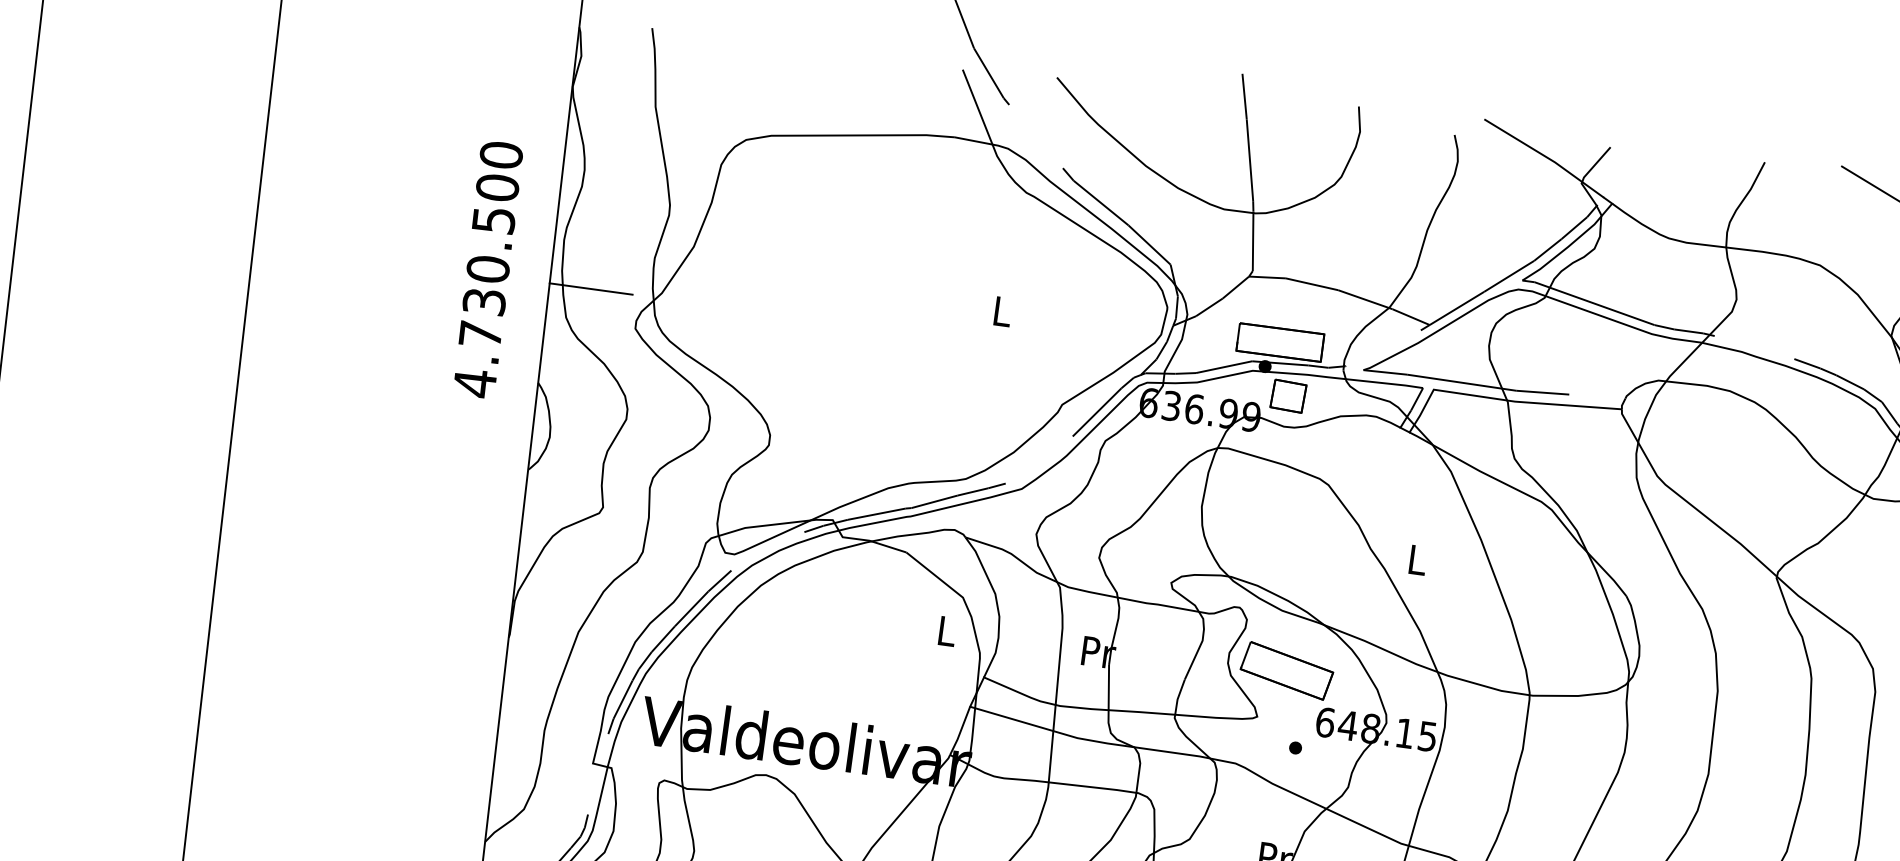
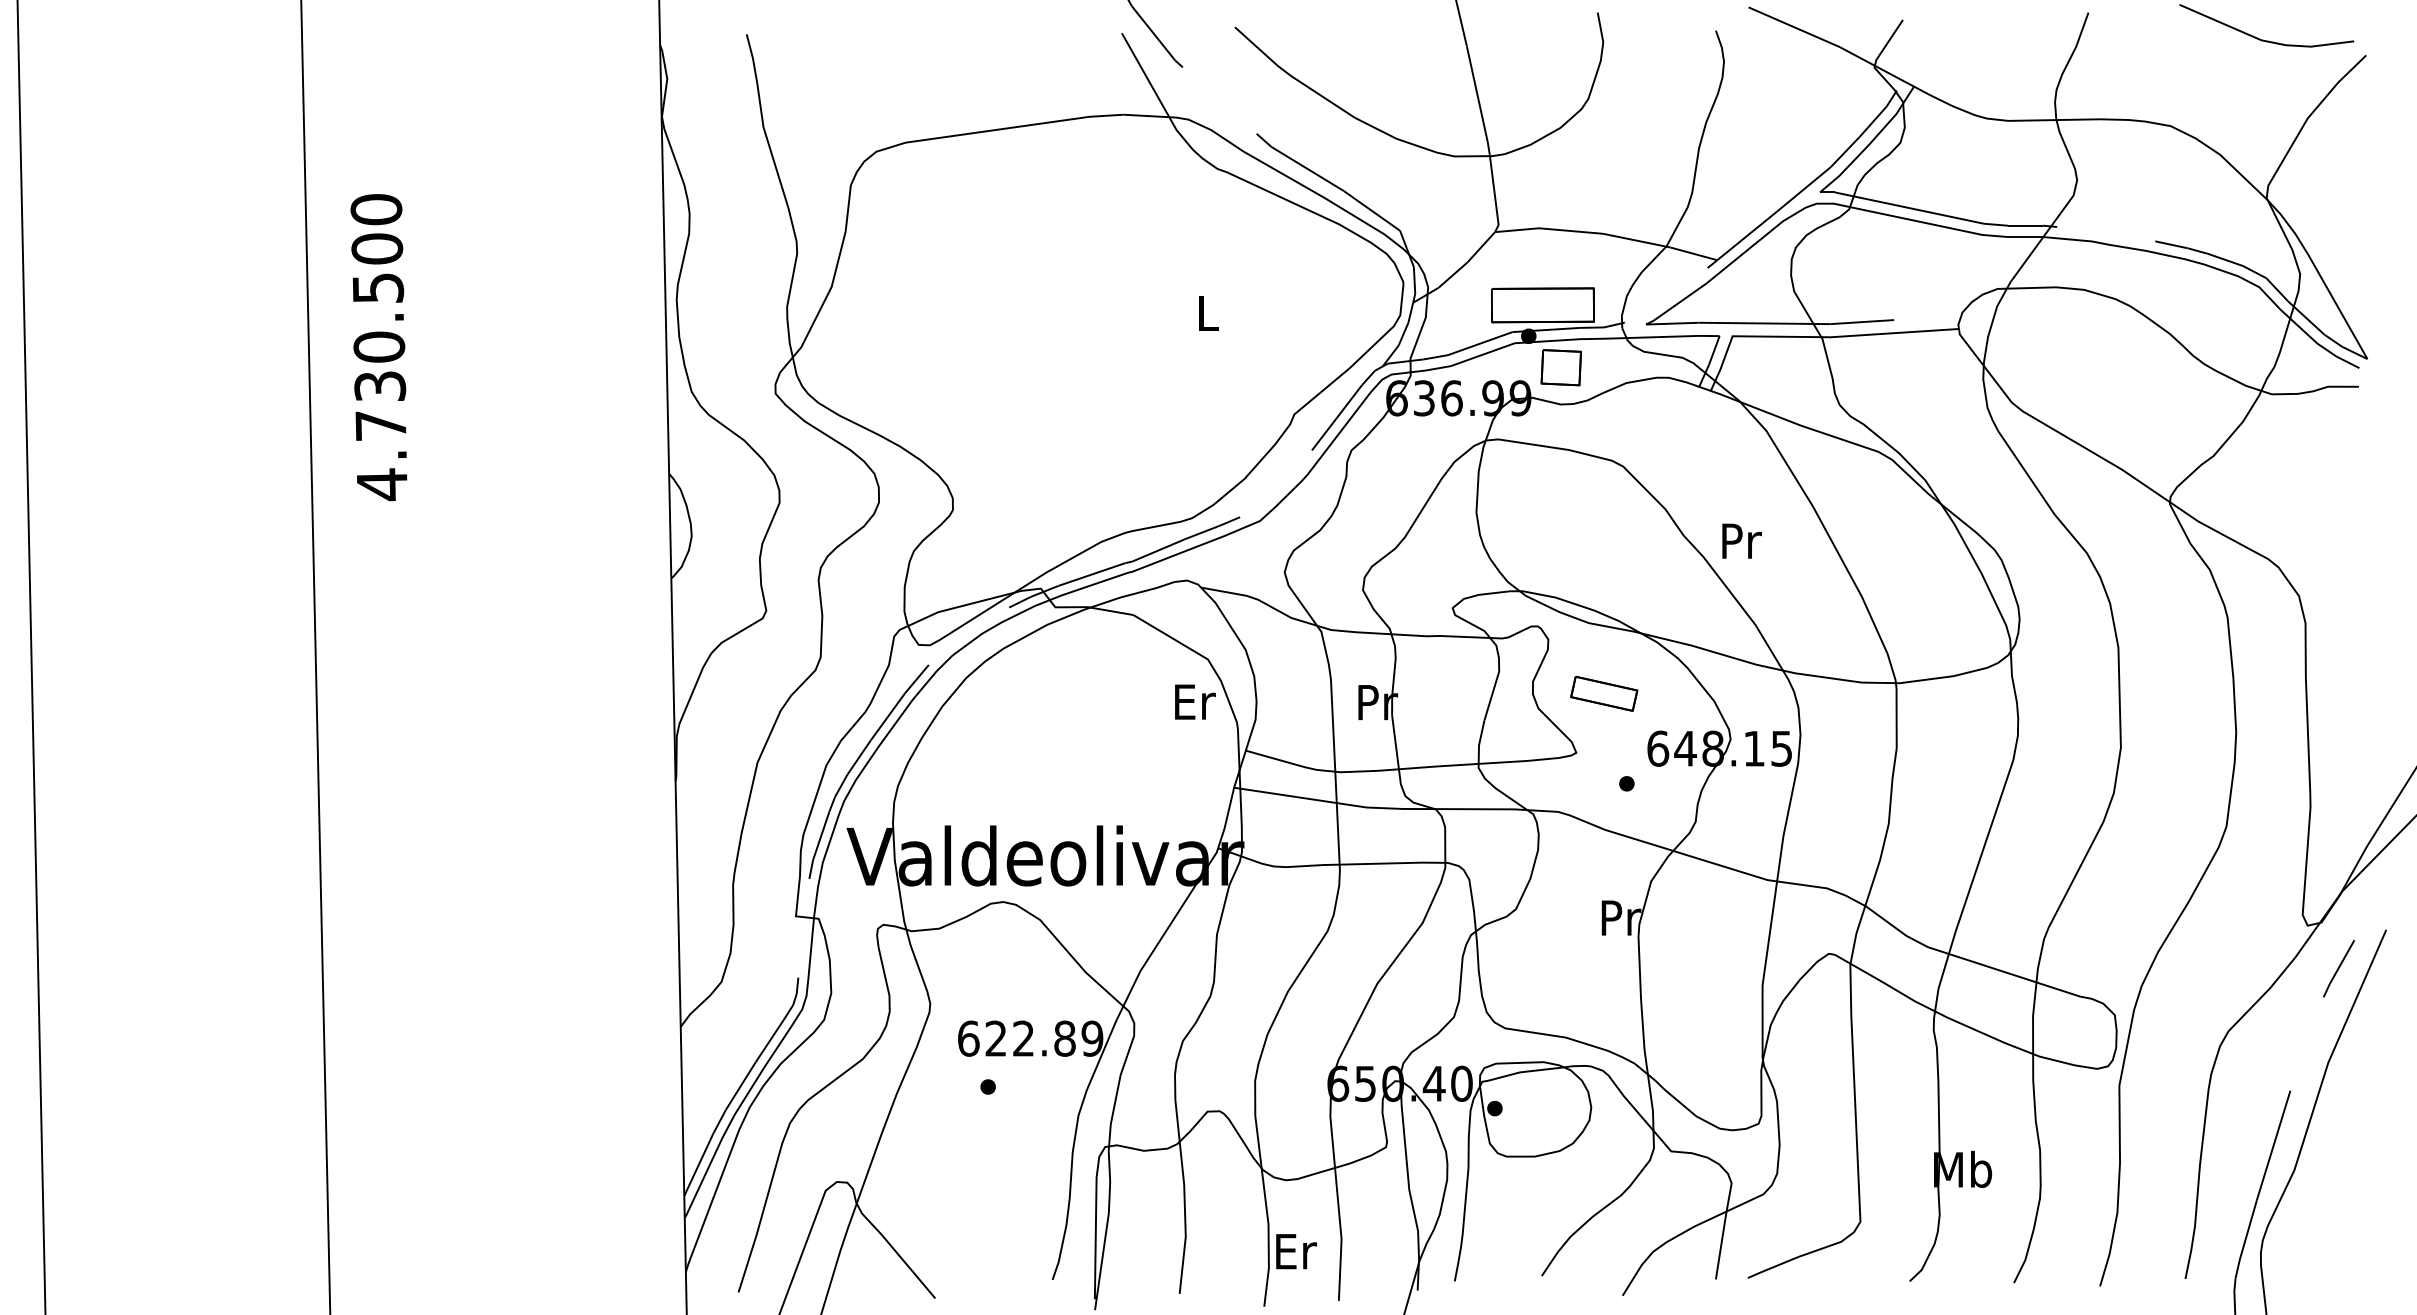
text: (487, 269) -> (378, 347), moved
line: (591, 288) -> (716, 353), removed
text: (1418, 559) -> (1741, 540), L -> Pr
text: (947, 631) -> (1195, 701), L -> Er
part: (1287, 670) -> (1604, 693), size x0.6

